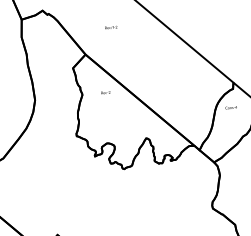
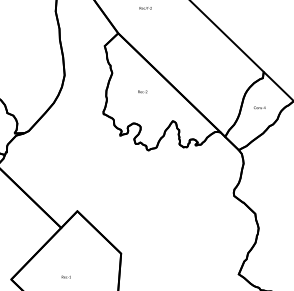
text: (105, 92) -> (142, 91), moved
text: (230, 107) -> (259, 107), moved

